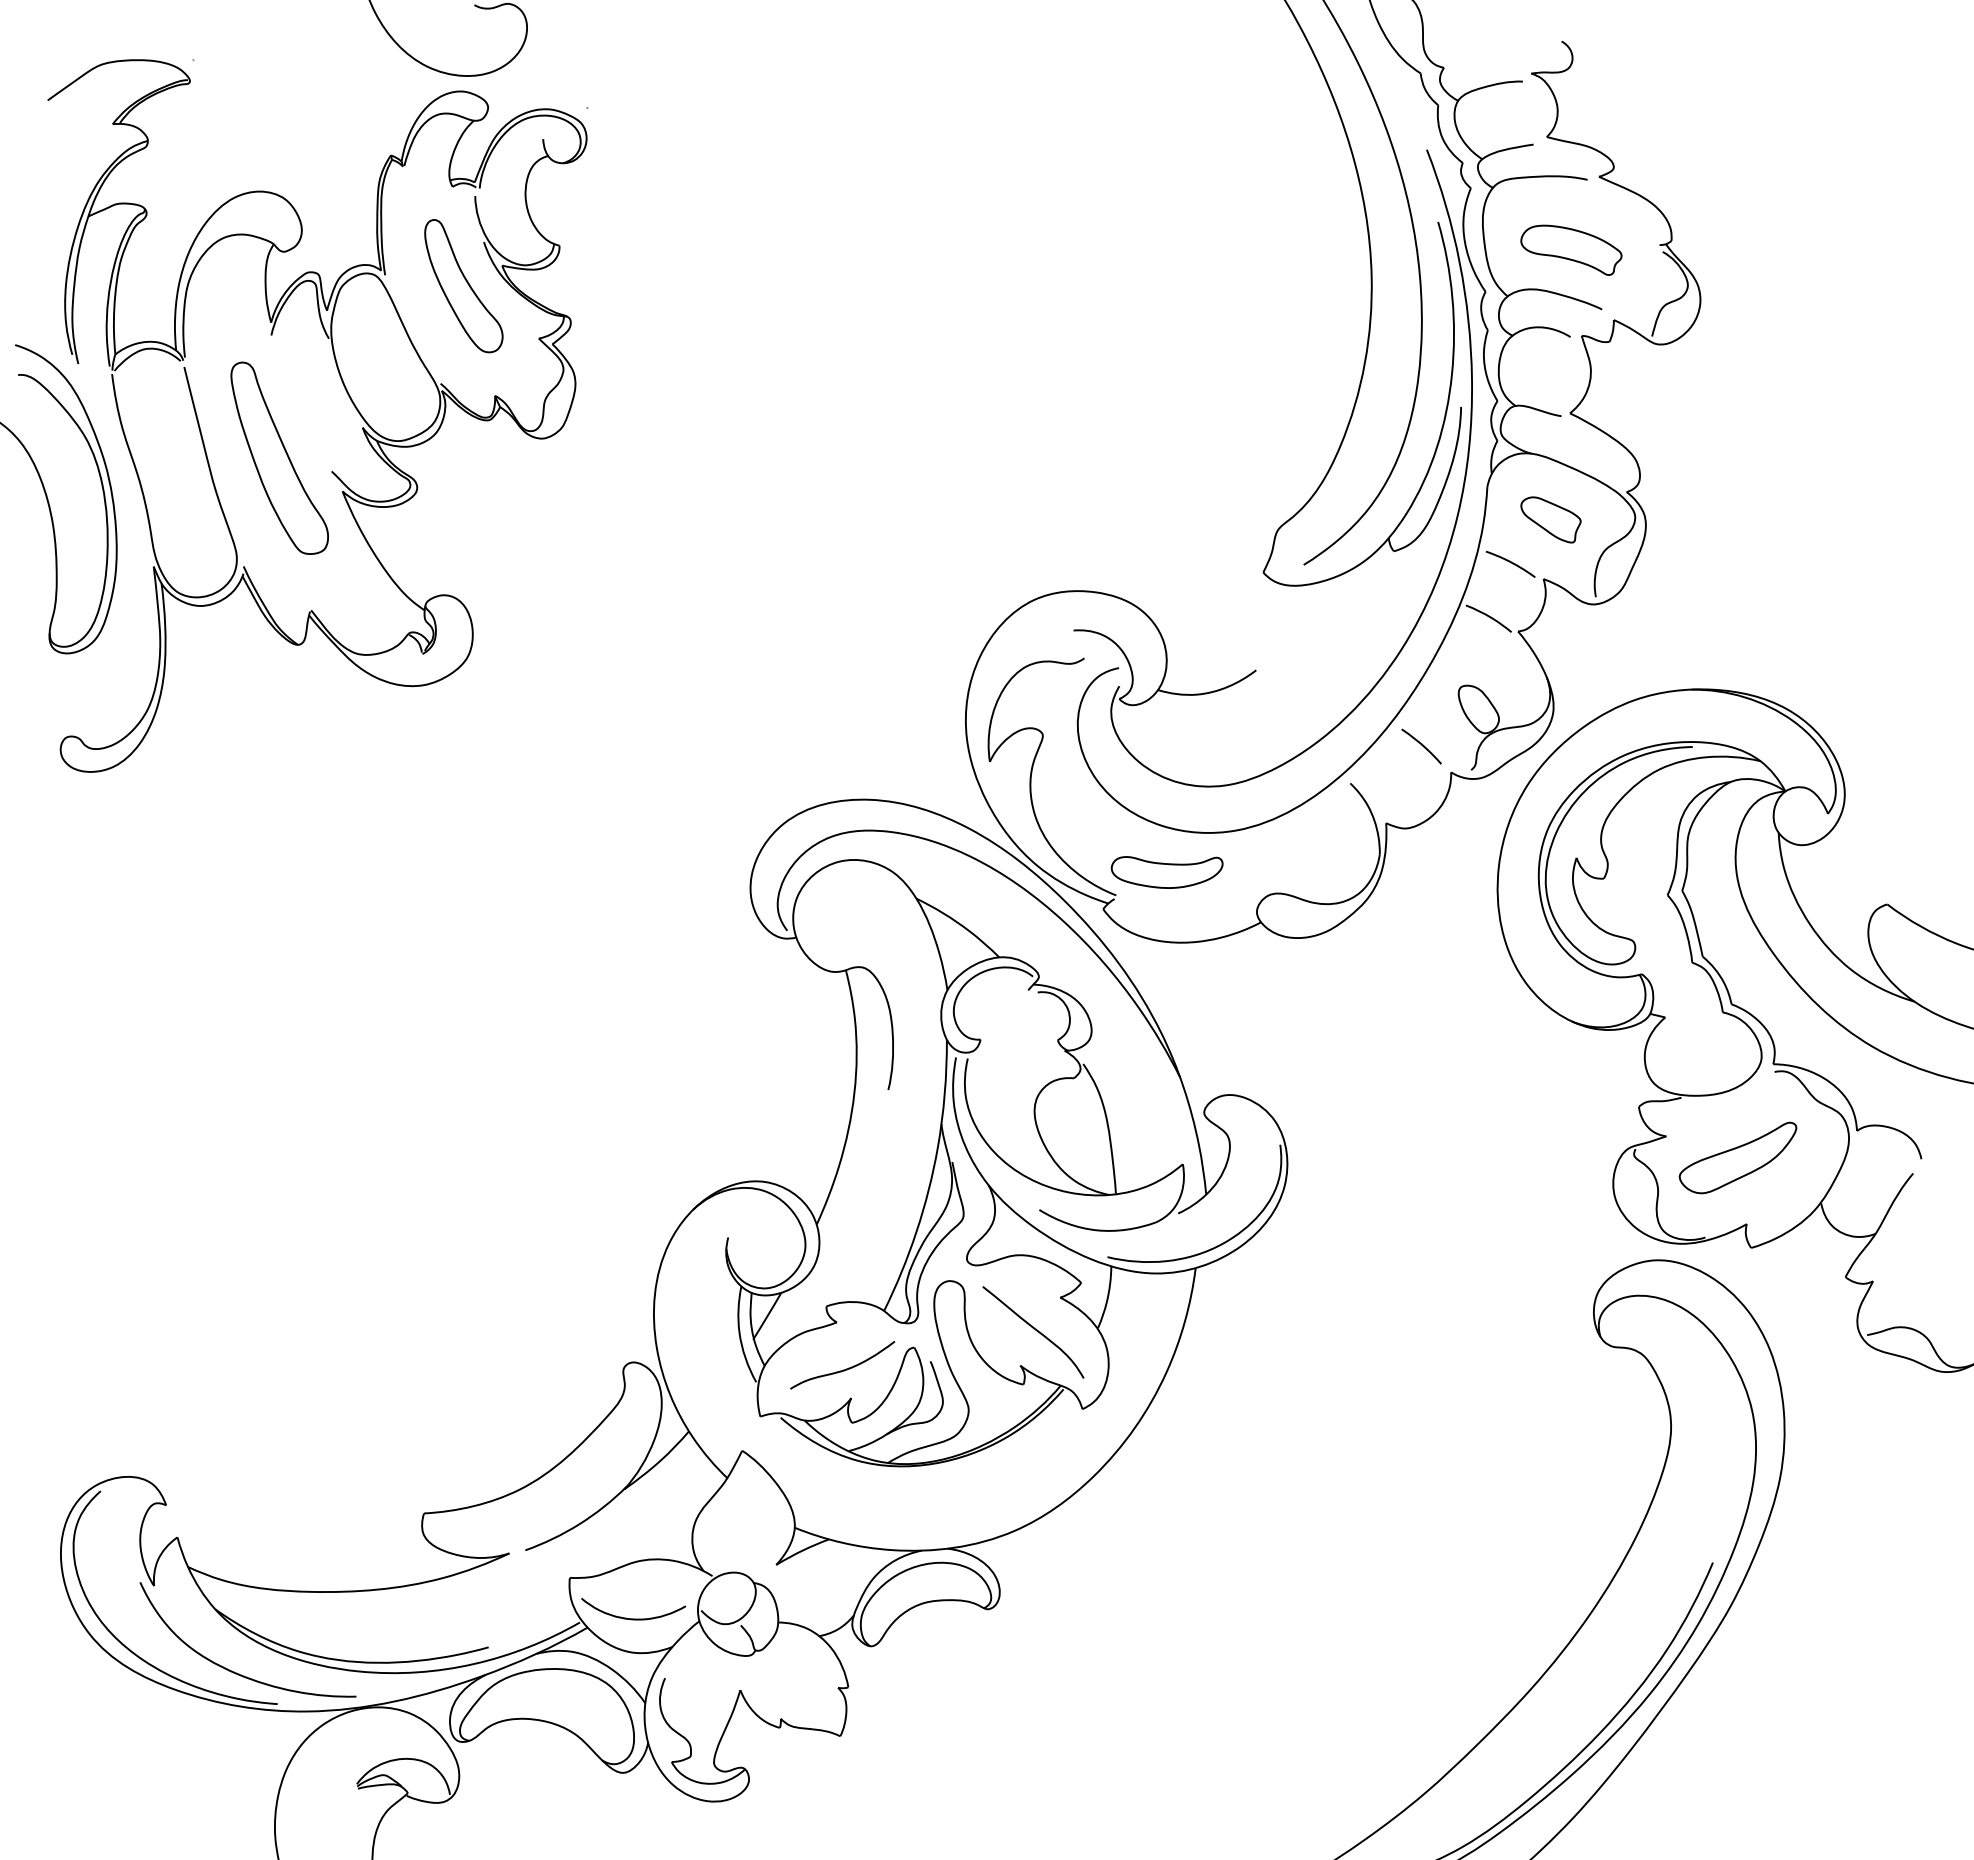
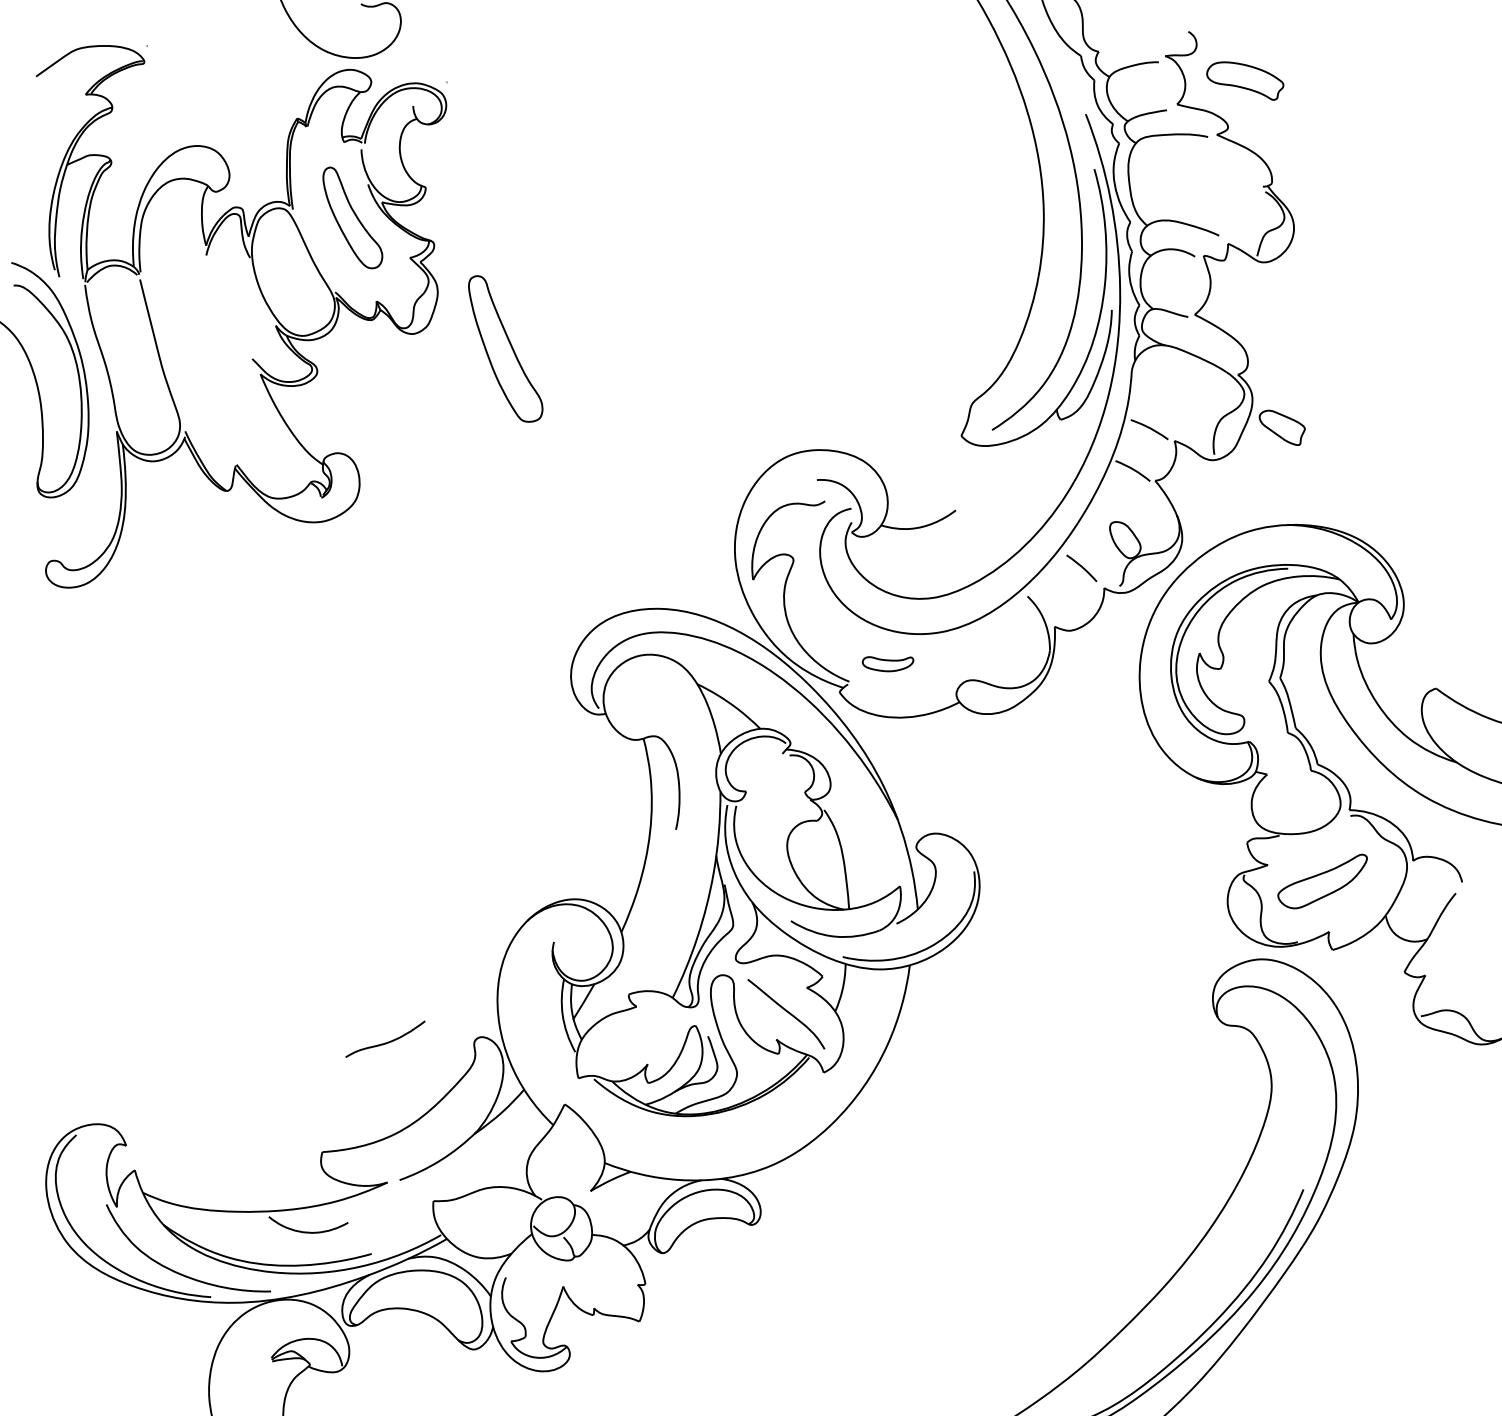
part: (1571, 249) -> (1245, 80), moved
part: (279, 457) -> (505, 348), moved
part: (1550, 519) -> (1281, 427), moved
part: (1166, 872) -> (887, 664), size x0.6
curve: (843, 1369) -> (386, 1042), moved
curve: (633, 1618) -> (308, 1232), moved

